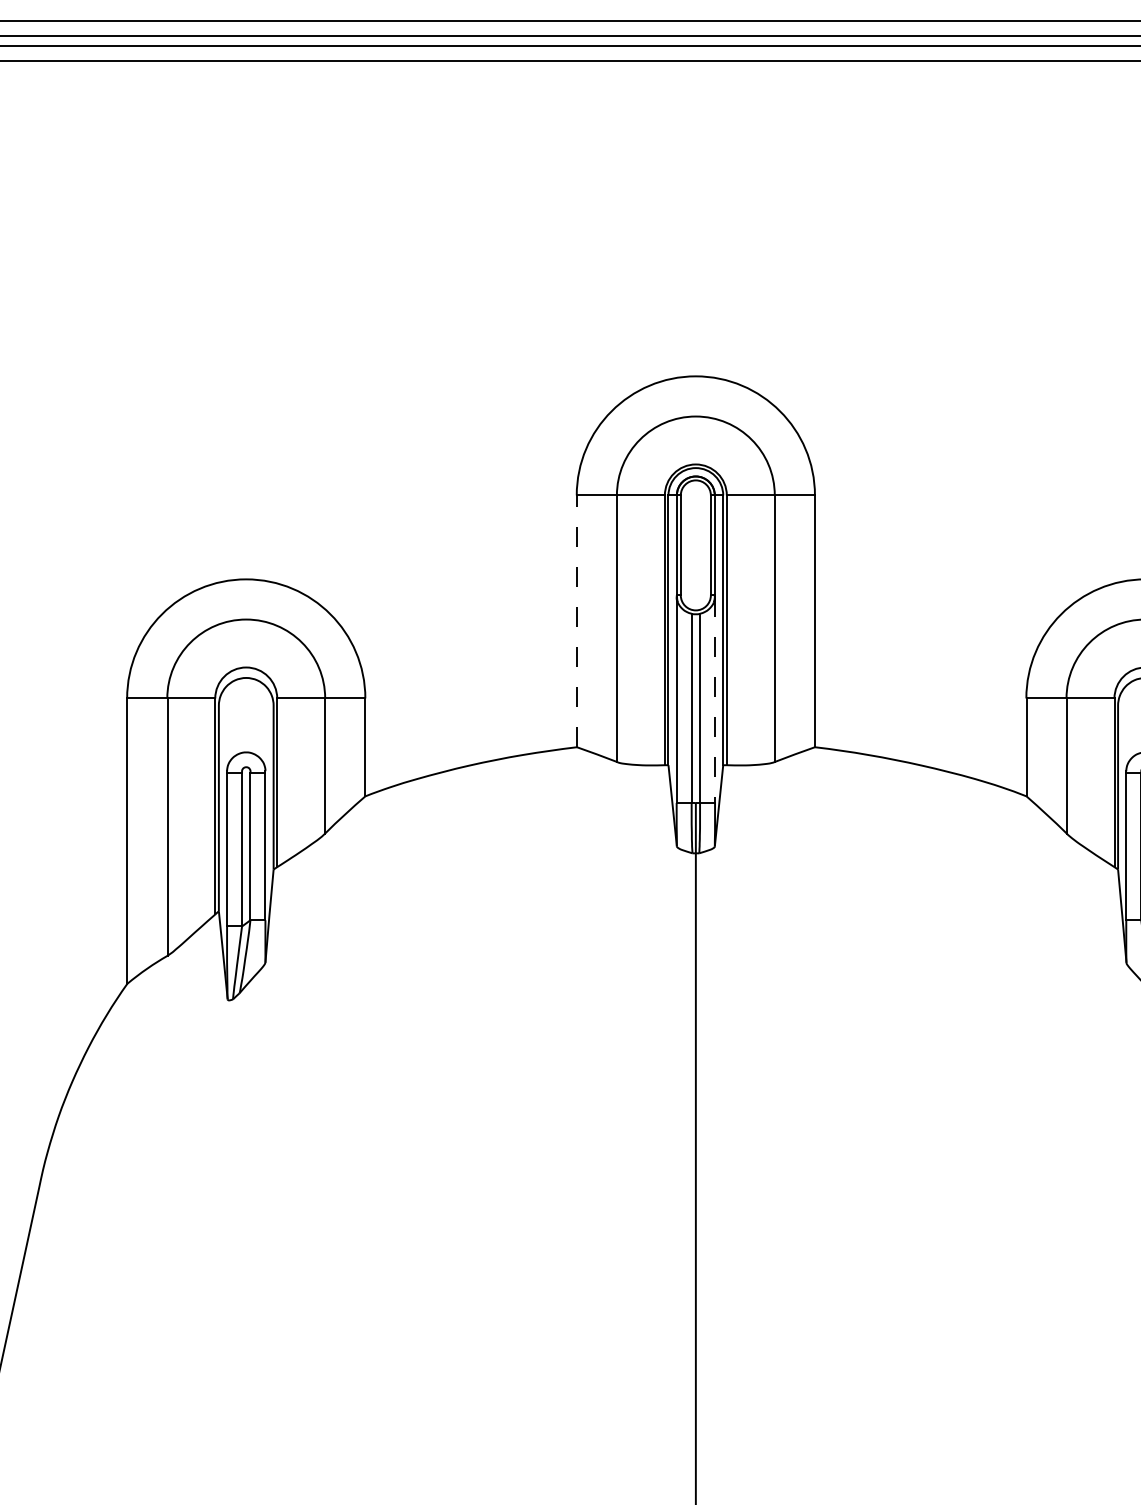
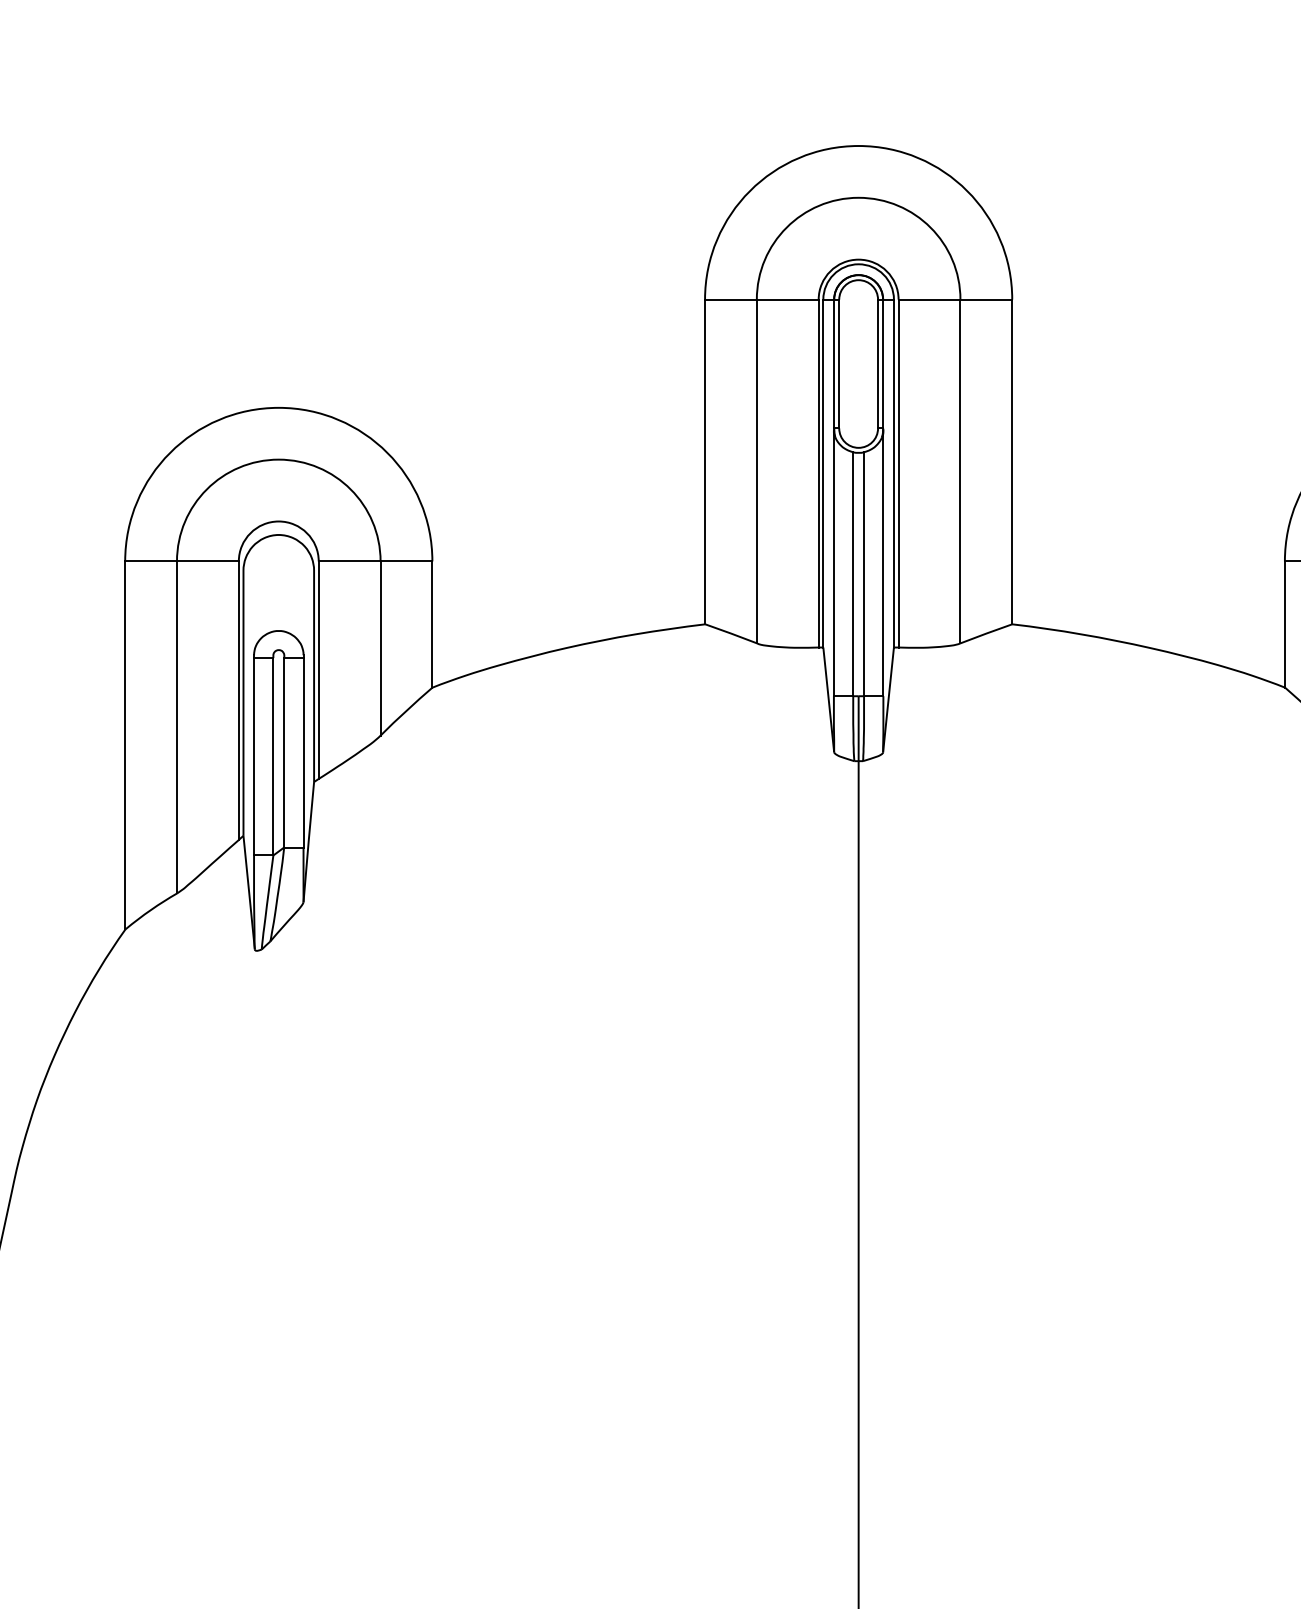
line: (576, 621) -> (704, 462), dashed -> solid
line: (715, 700) -> (883, 564), dashed -> solid

